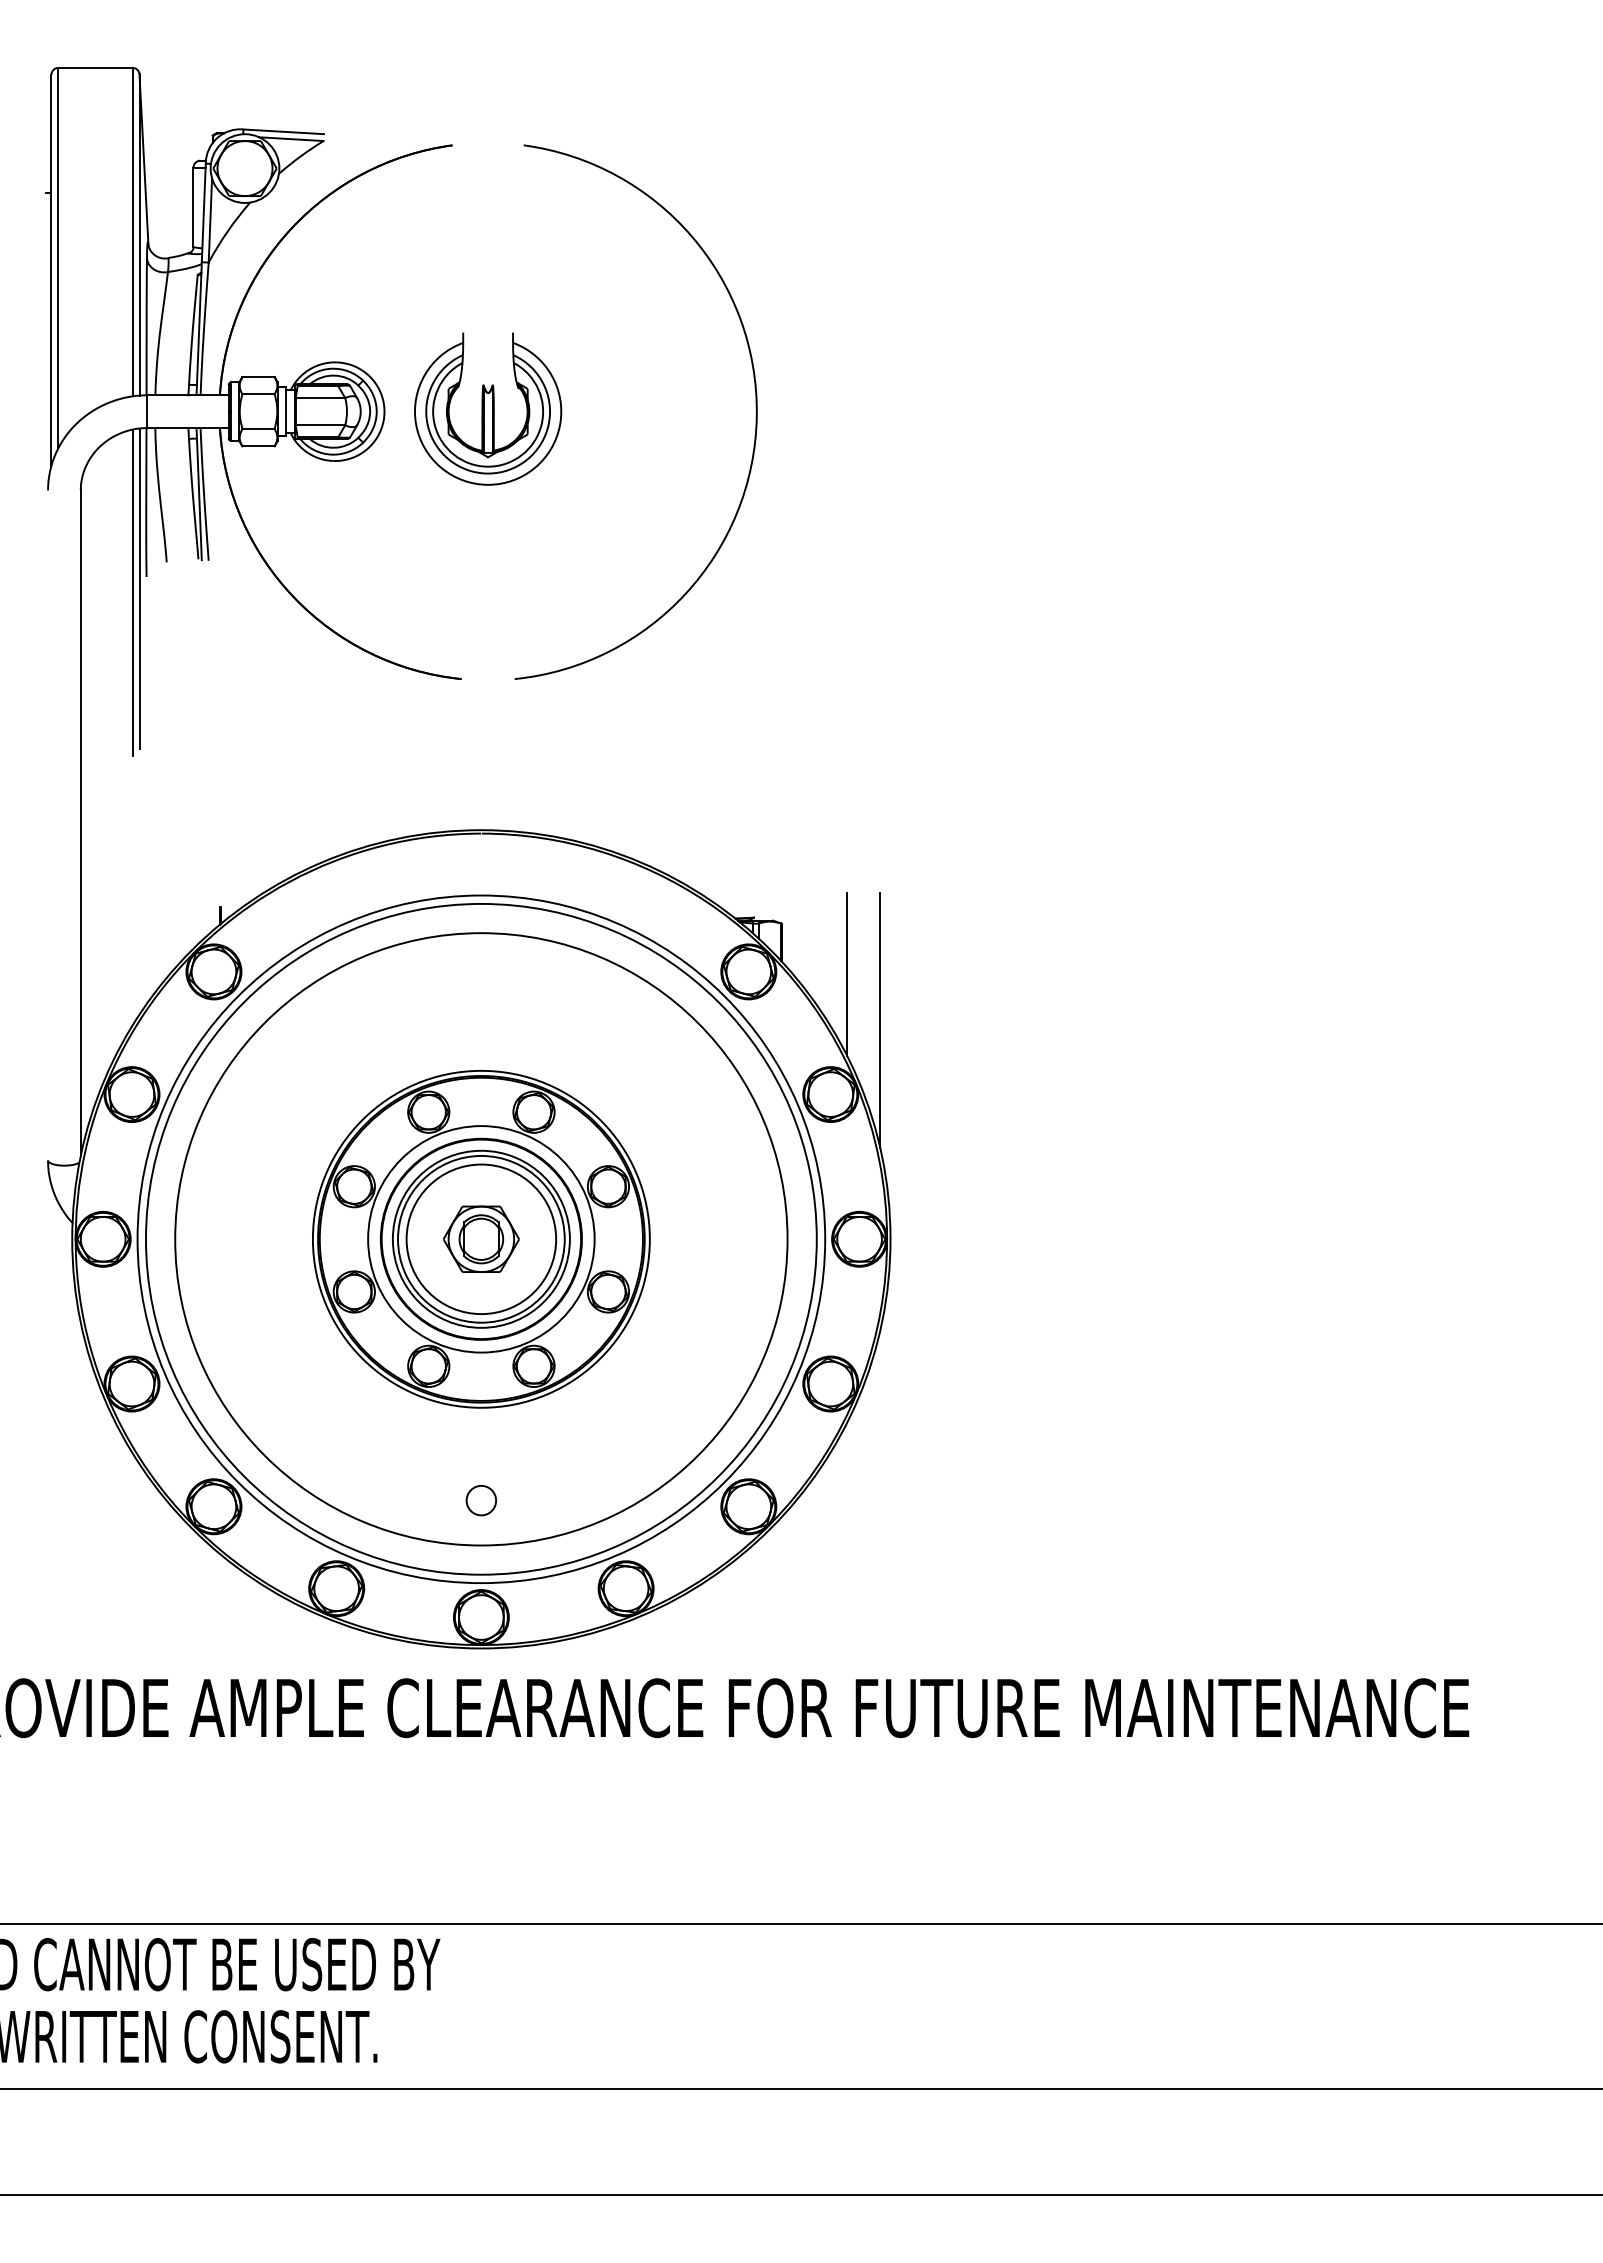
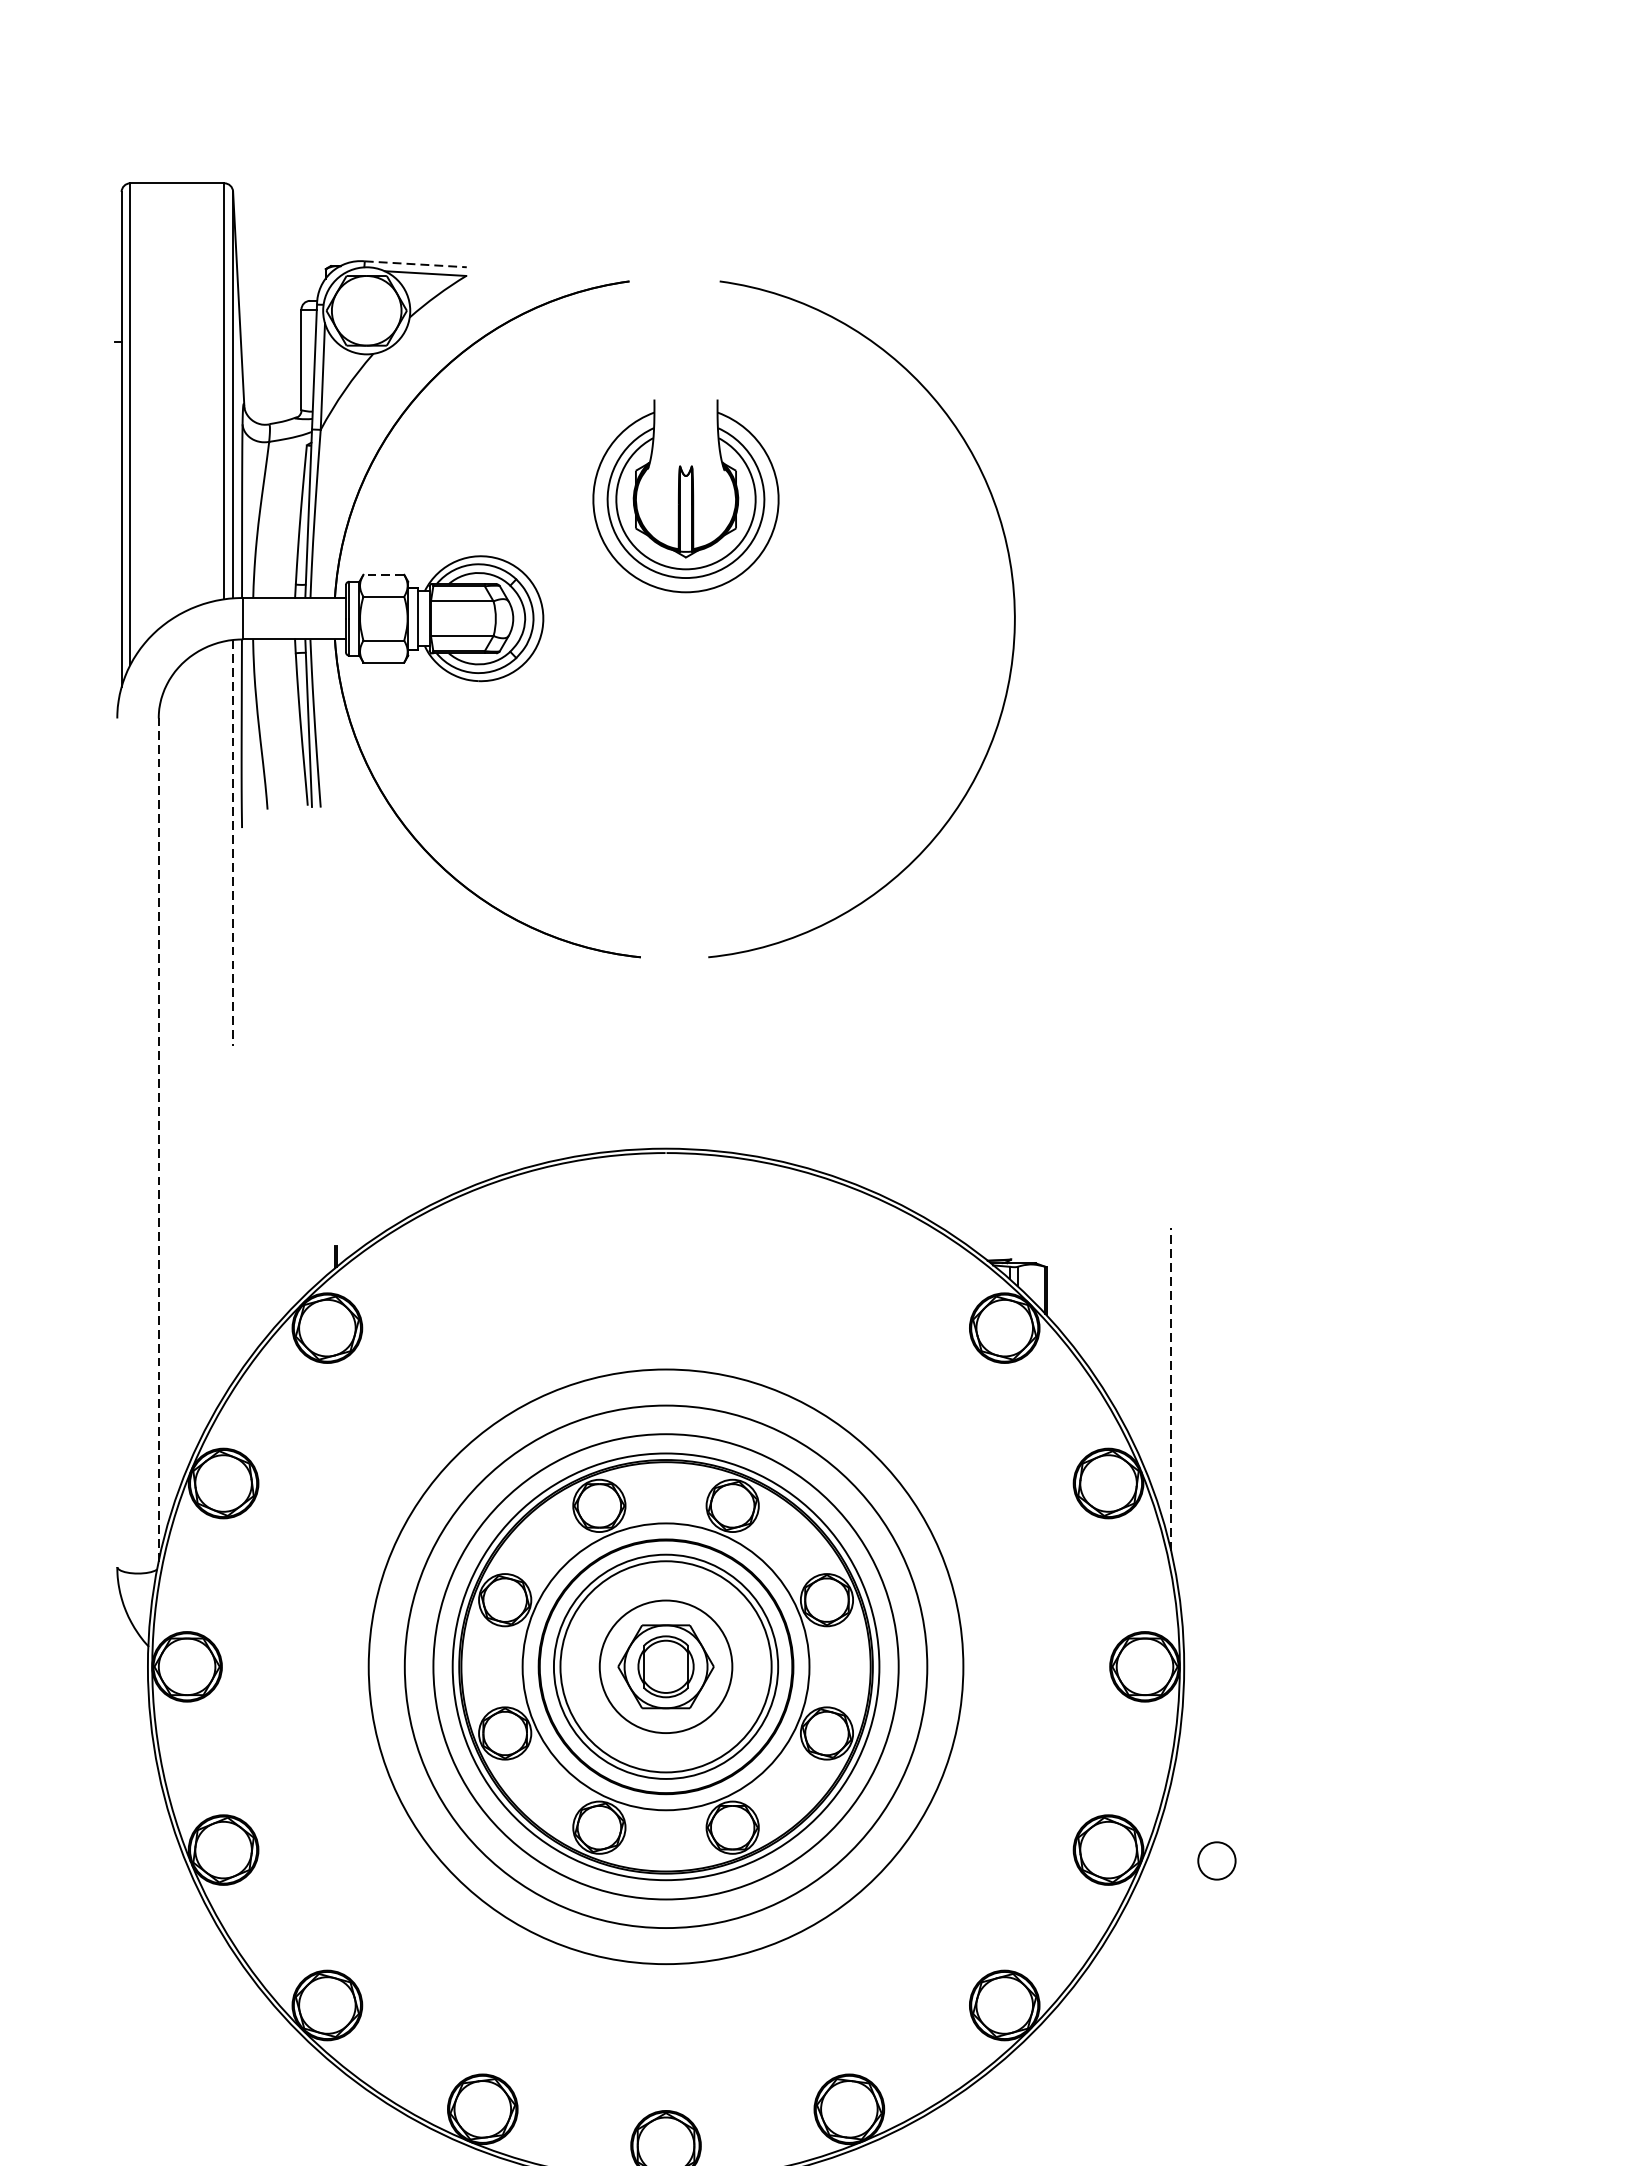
line: (284, 131) -> (416, 263), solid -> dashed
line: (258, 377) -> (383, 575), solid -> dashed
part: (488, 408) -> (686, 495), moved
line: (139, 589) -> (233, 843), solid -> dashed
line: (132, 592) -> (224, 847), removed
line: (80, 823) -> (158, 1140), solid -> dashed
line: (847, 974) -> (1129, 1331), removed
line: (880, 1019) -> (1171, 1388), solid -> dashed
circle: (481, 1238) -> (666, 1665), size x0.7
circle: (481, 1239) -> (666, 1667), size x0.6
circle: (481, 1239) -> (666, 1667), size x0.6
circle: (481, 1239) -> (666, 1667), size x0.7
circle: (480, 1500) -> (1215, 1860), moved

